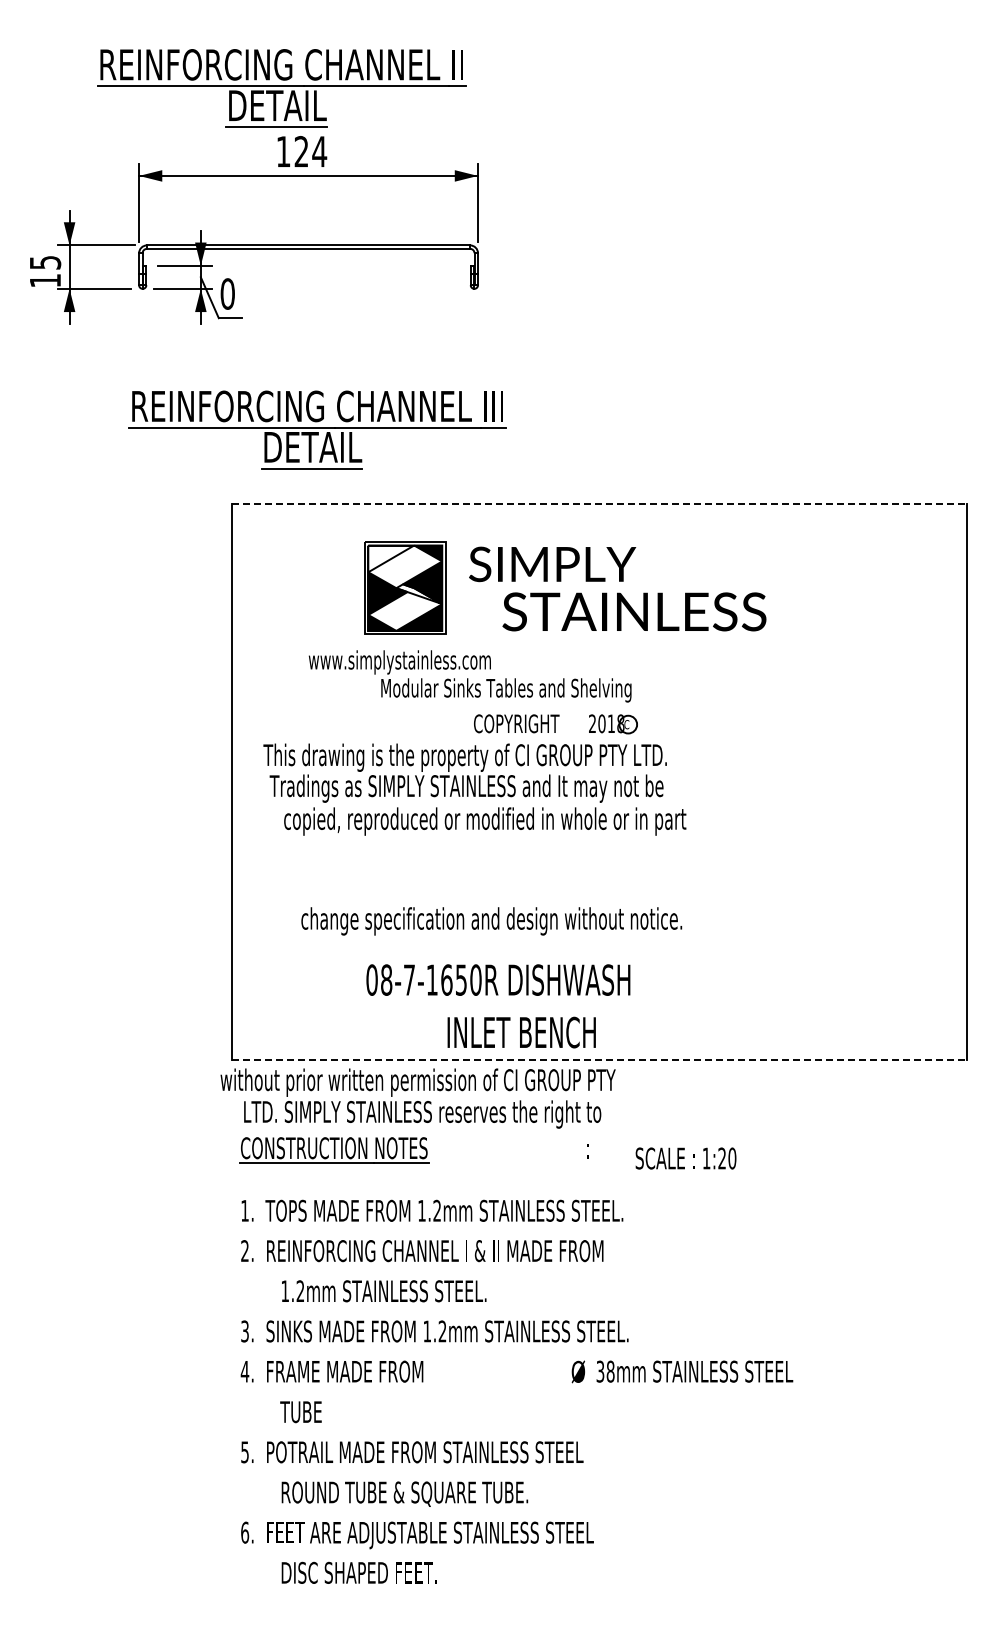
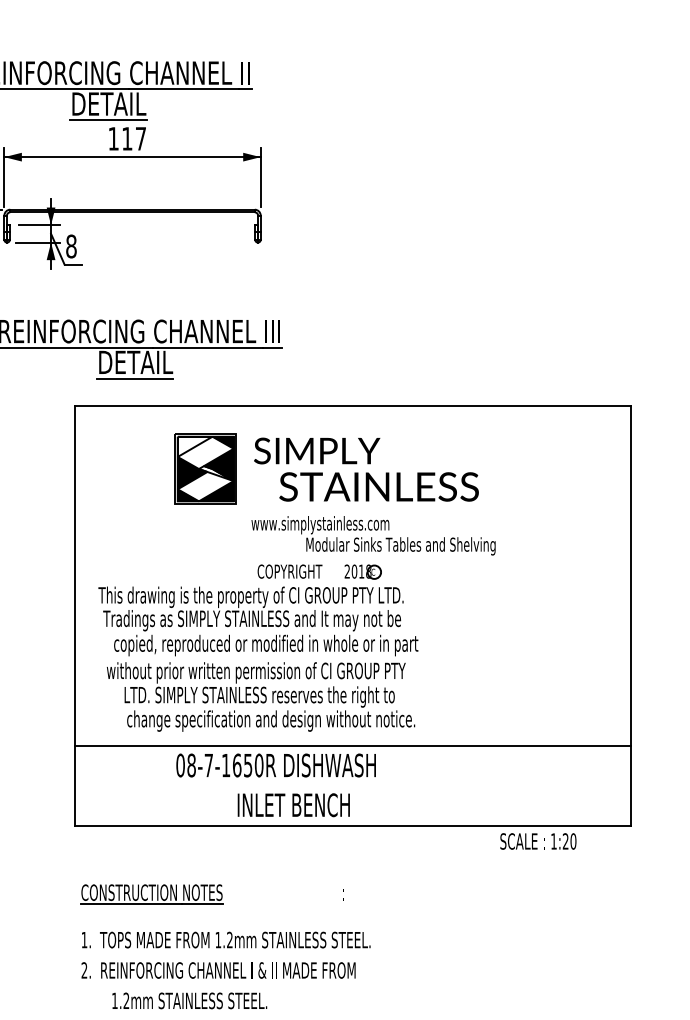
text: (310, 151) -> (134, 138), 124 -> 117
text: (227, 293) -> (71, 246), 0 -> 8
line: (599, 504) -> (352, 405), dashed -> solid
text: (469, 676) -> (373, 535), moved
line: (599, 953) -> (352, 745), added
line: (599, 1059) -> (352, 825), dashed -> solid
text: (417, 1098) -> (255, 684), moved
text: (685, 1158) -> (537, 841), moved

